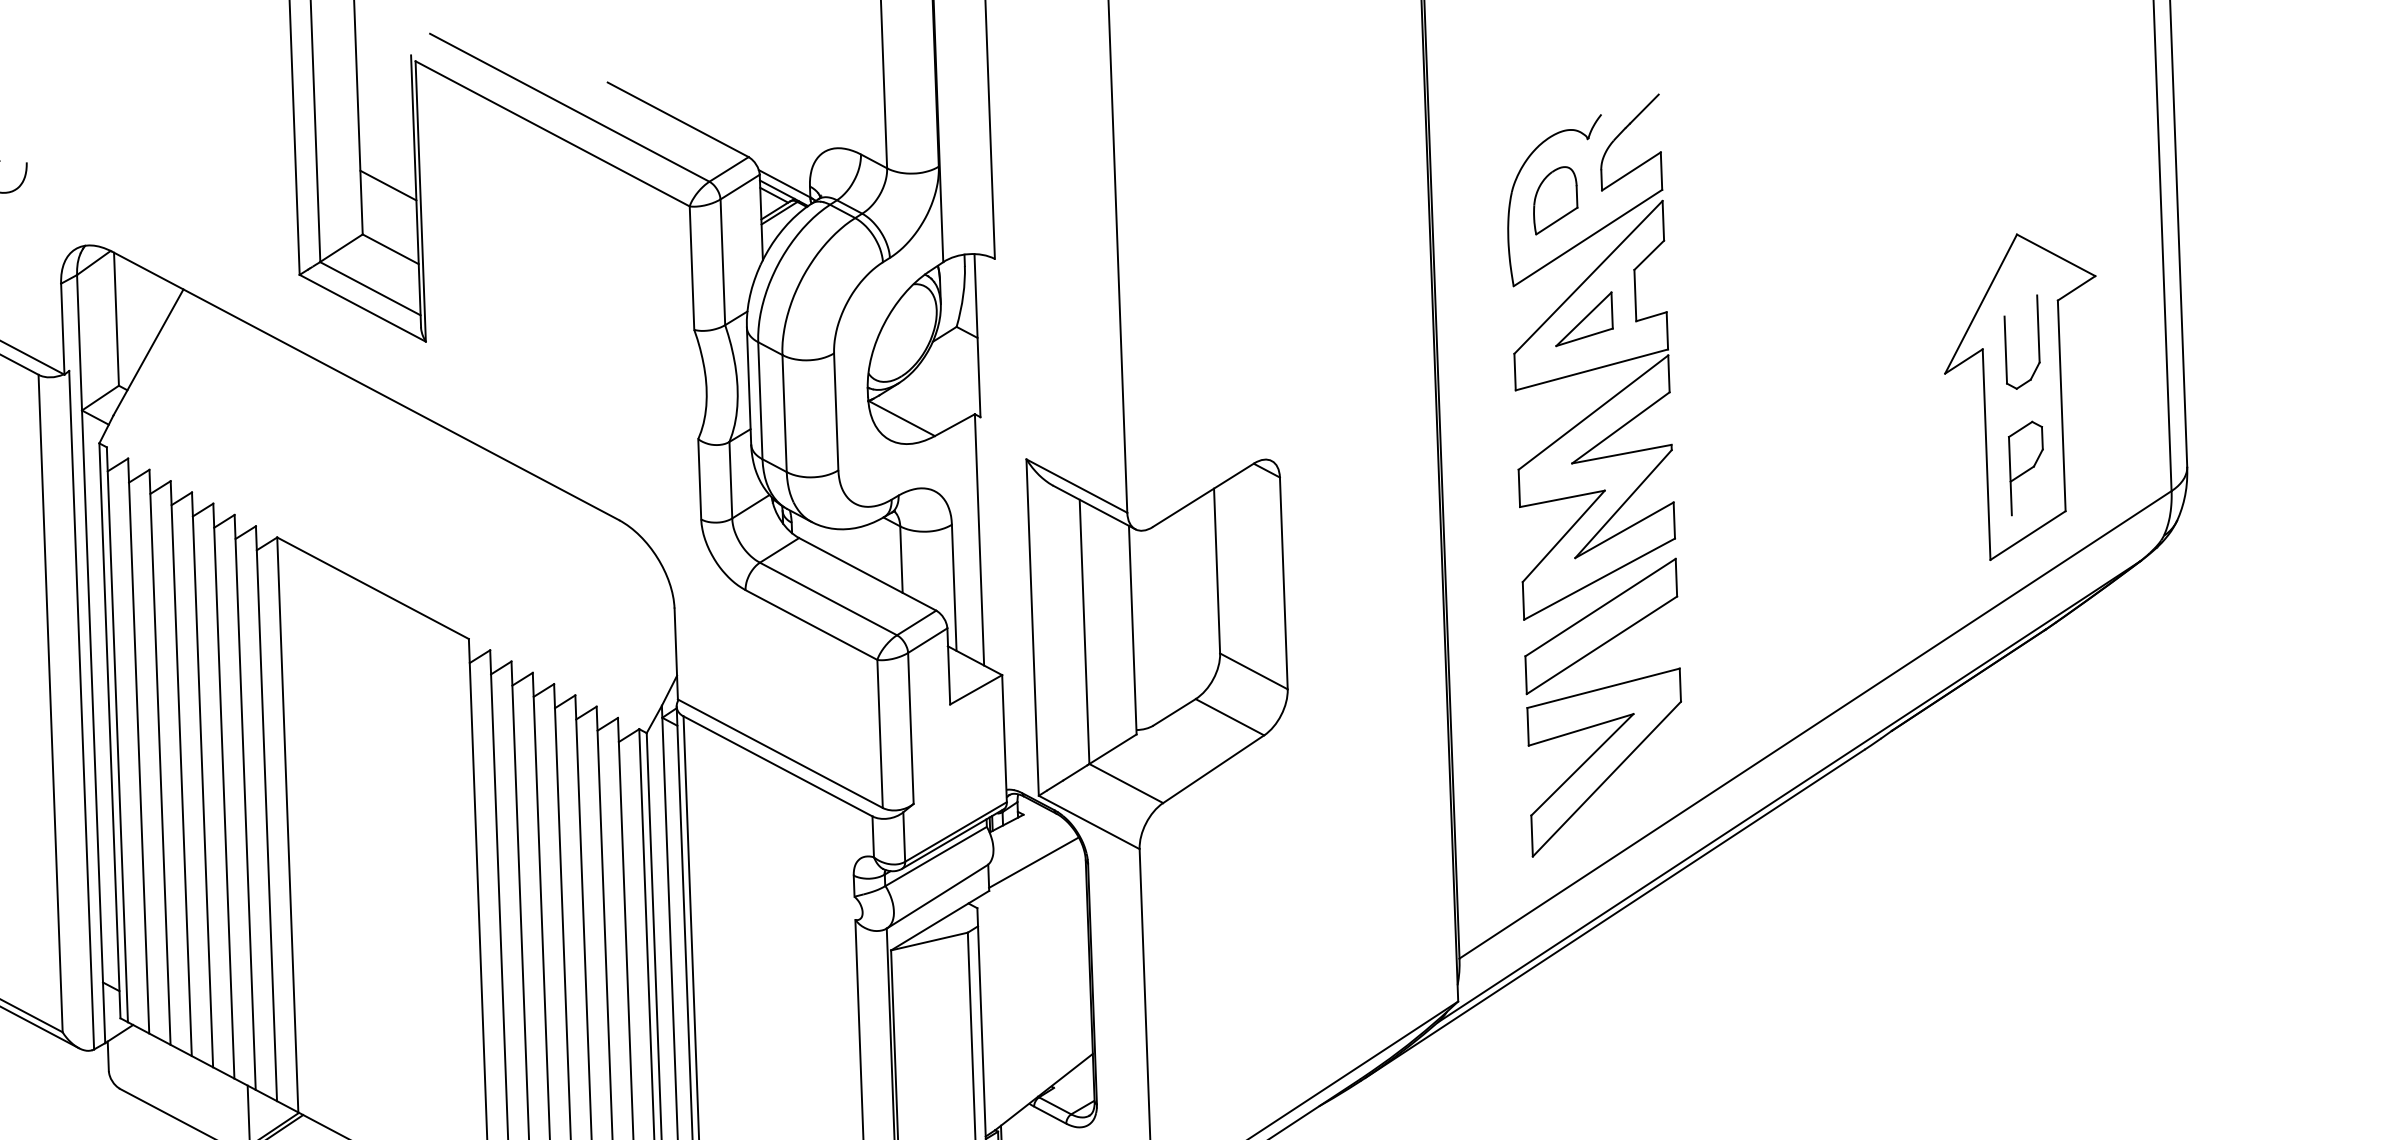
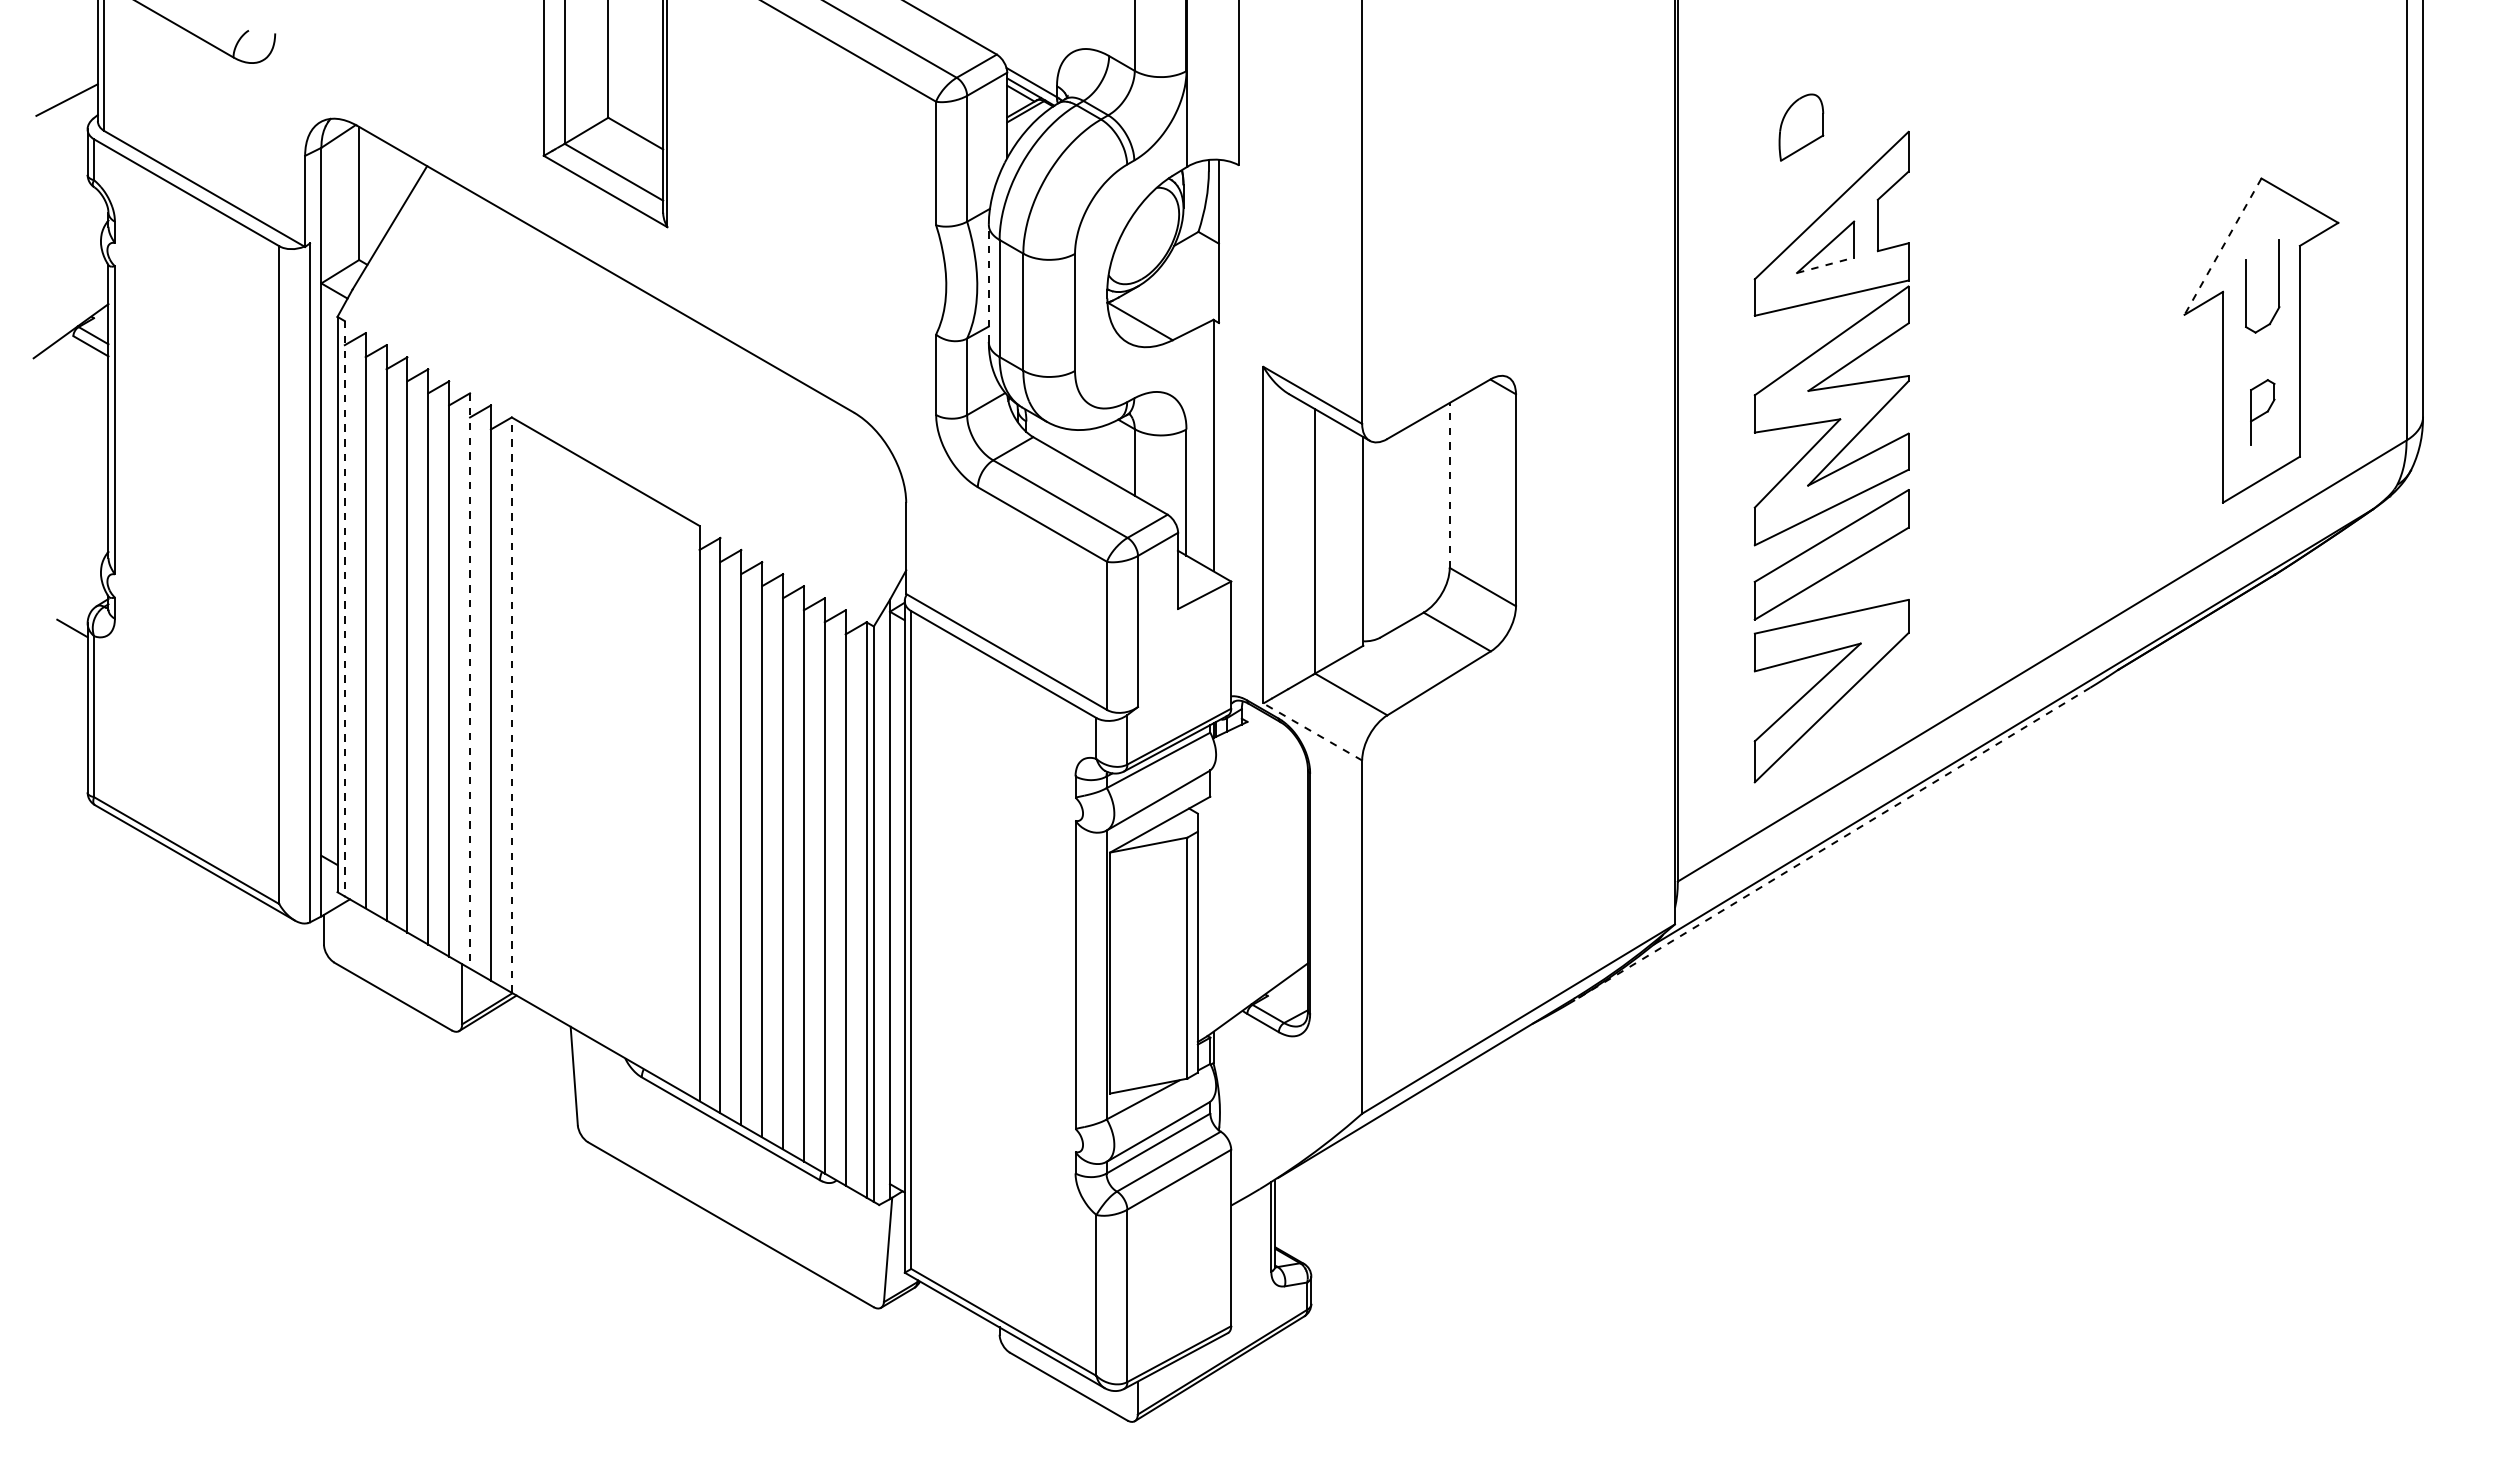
line: (388, 185) -> (635, 69), removed
part: (1601, 189) -> (1847, 118), removed
line: (1980, 304) -> (2222, 247), solid -> dashed
line: (1584, 337) -> (1825, 265), solid -> dashed
line: (748, 386) -> (988, 283), solid -> dashed
part: (2026, 468) -> (2262, 412), size x0.7
line: (1216, 570) -> (1449, 484), solid -> dashed
line: (117, 734) -> (344, 608), solid -> dashed
line: (245, 802) -> (470, 681), solid -> dashed
line: (1088, 821) -> (1312, 731), solid -> dashed
line: (287, 825) -> (511, 705), solid -> dashed
line: (1033, 862) -> (1255, 769), removed
line: (1612, 915) -> (1832, 844), solid -> dashed

